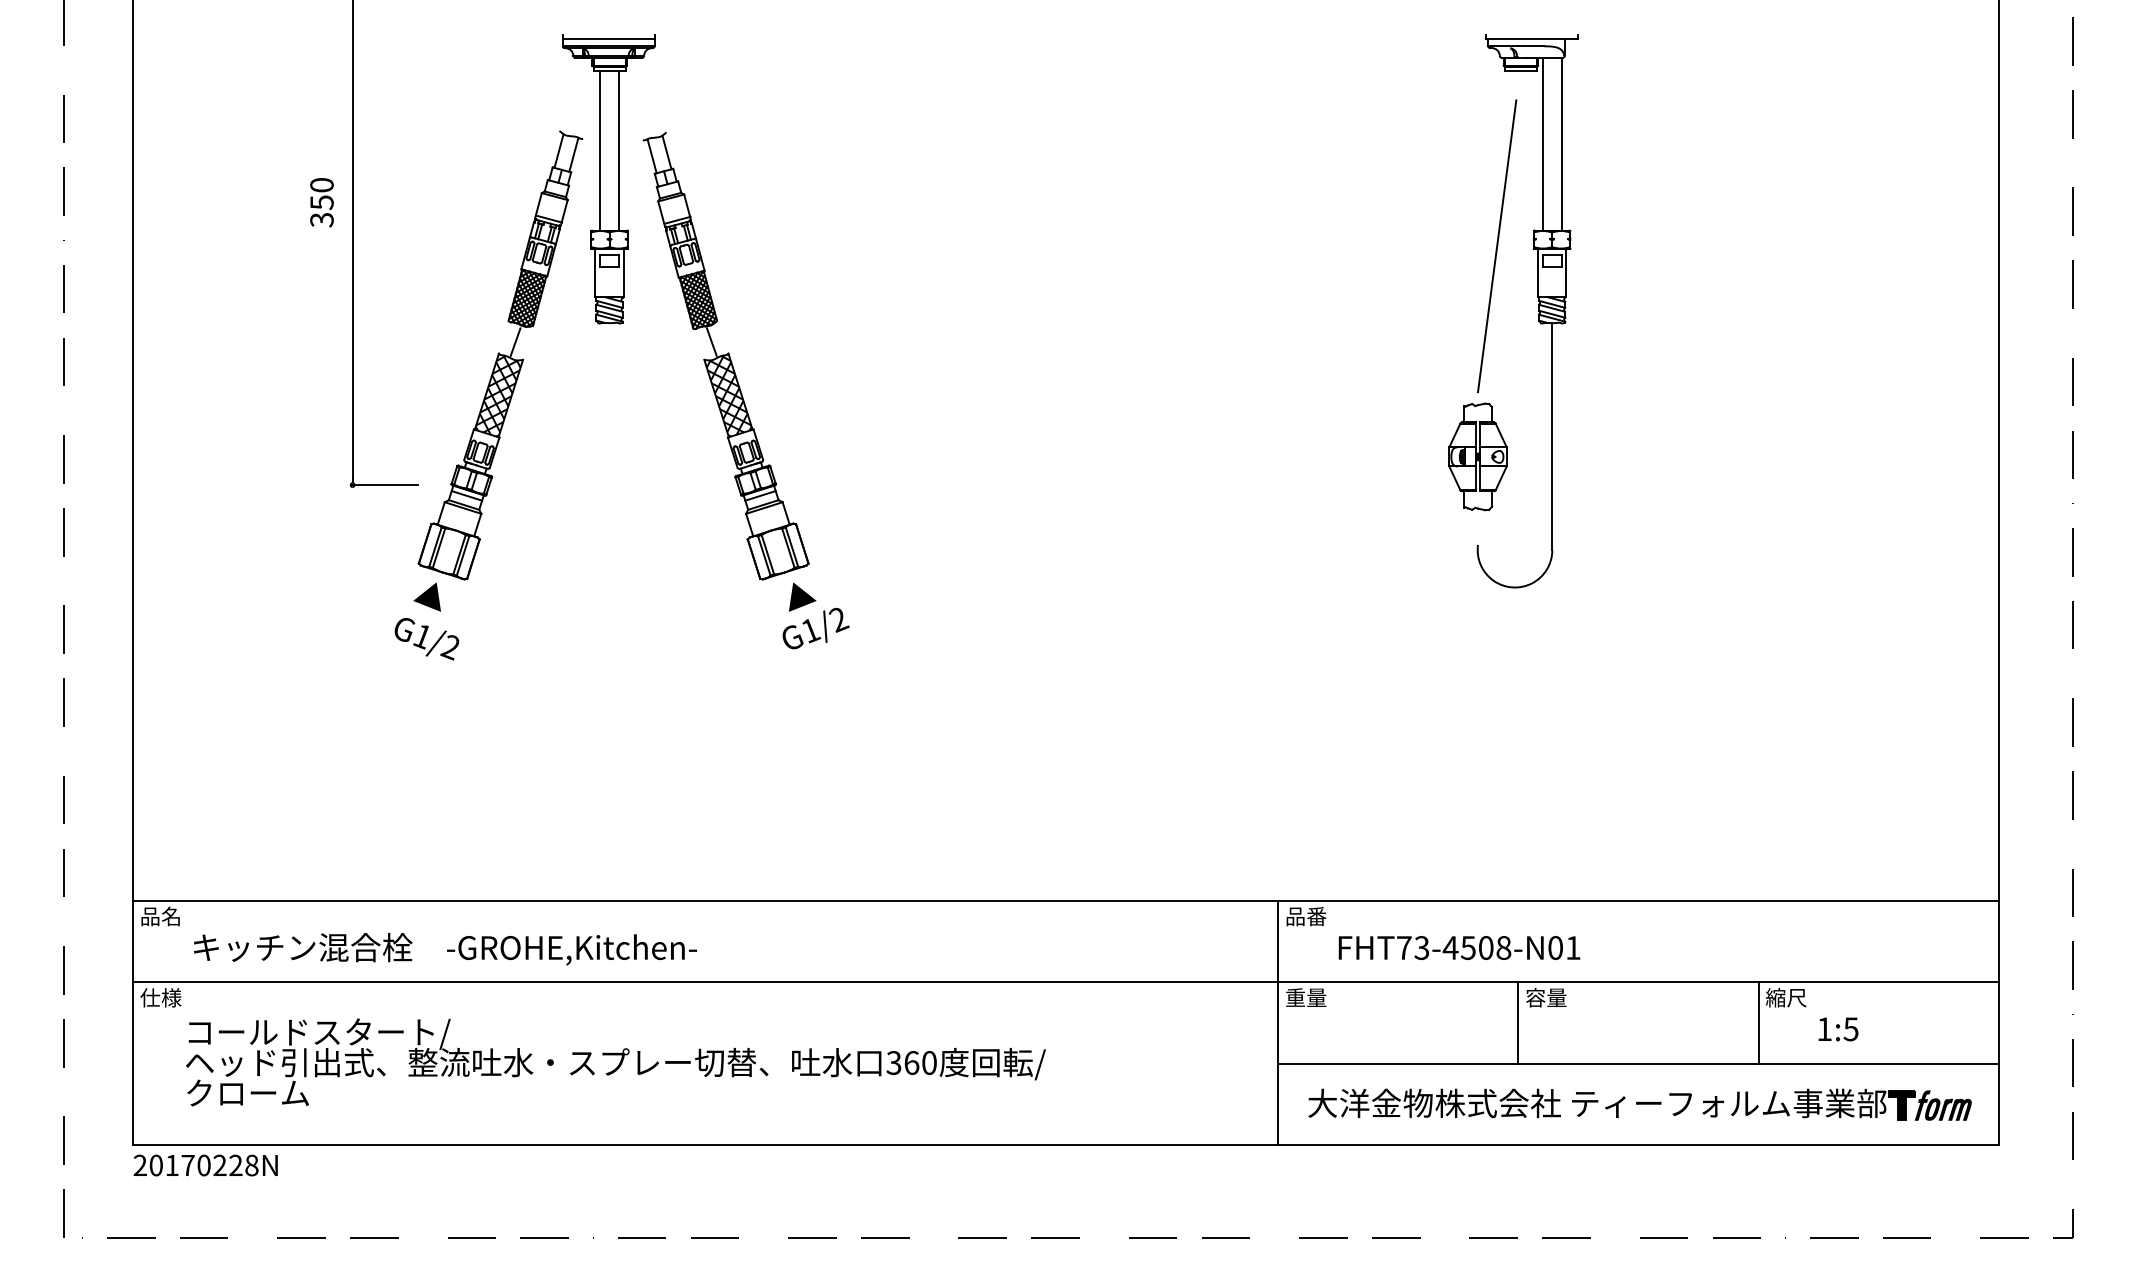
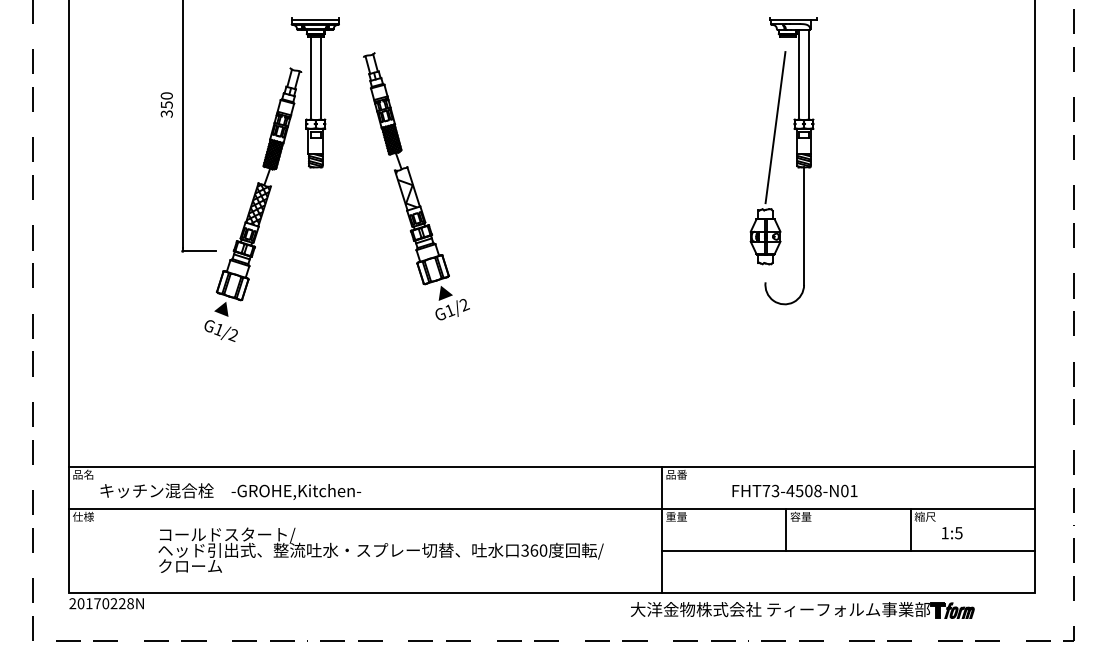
part: (746, 390) -> (416, 186), moved
text: (1458, 946) -> (794, 490), moved
text: (614, 1060) -> (380, 549), moved
part: (1640, 1105) -> (802, 610), moved

